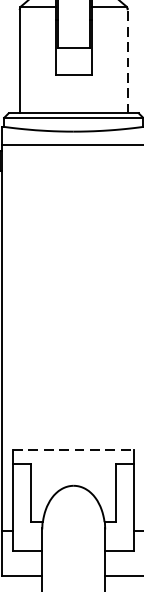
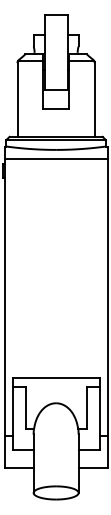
line: (127, 61) -> (94, 99), dashed -> solid
line: (74, 449) -> (56, 377), dashed -> solid

